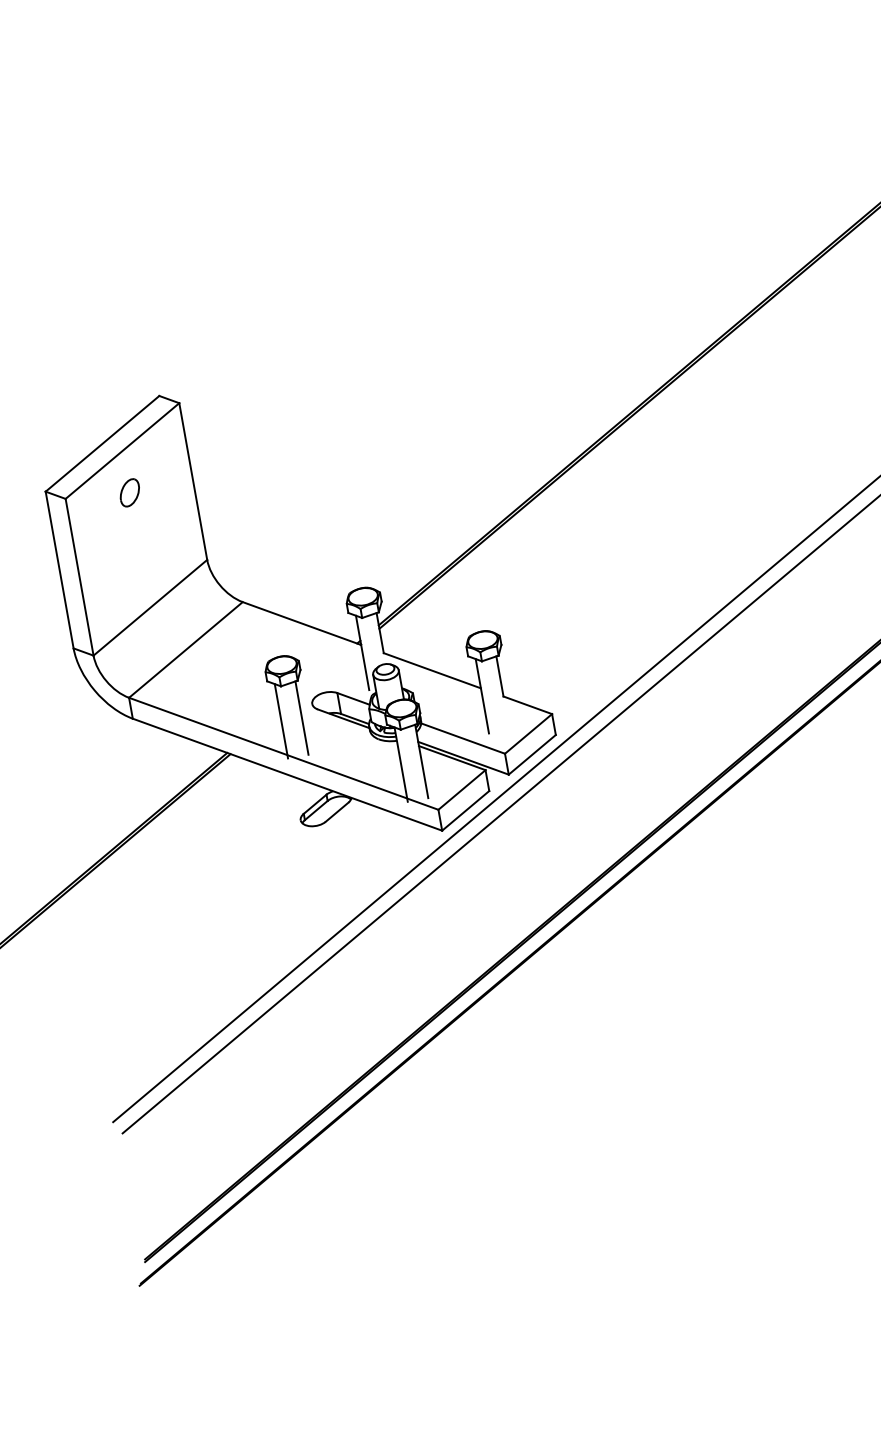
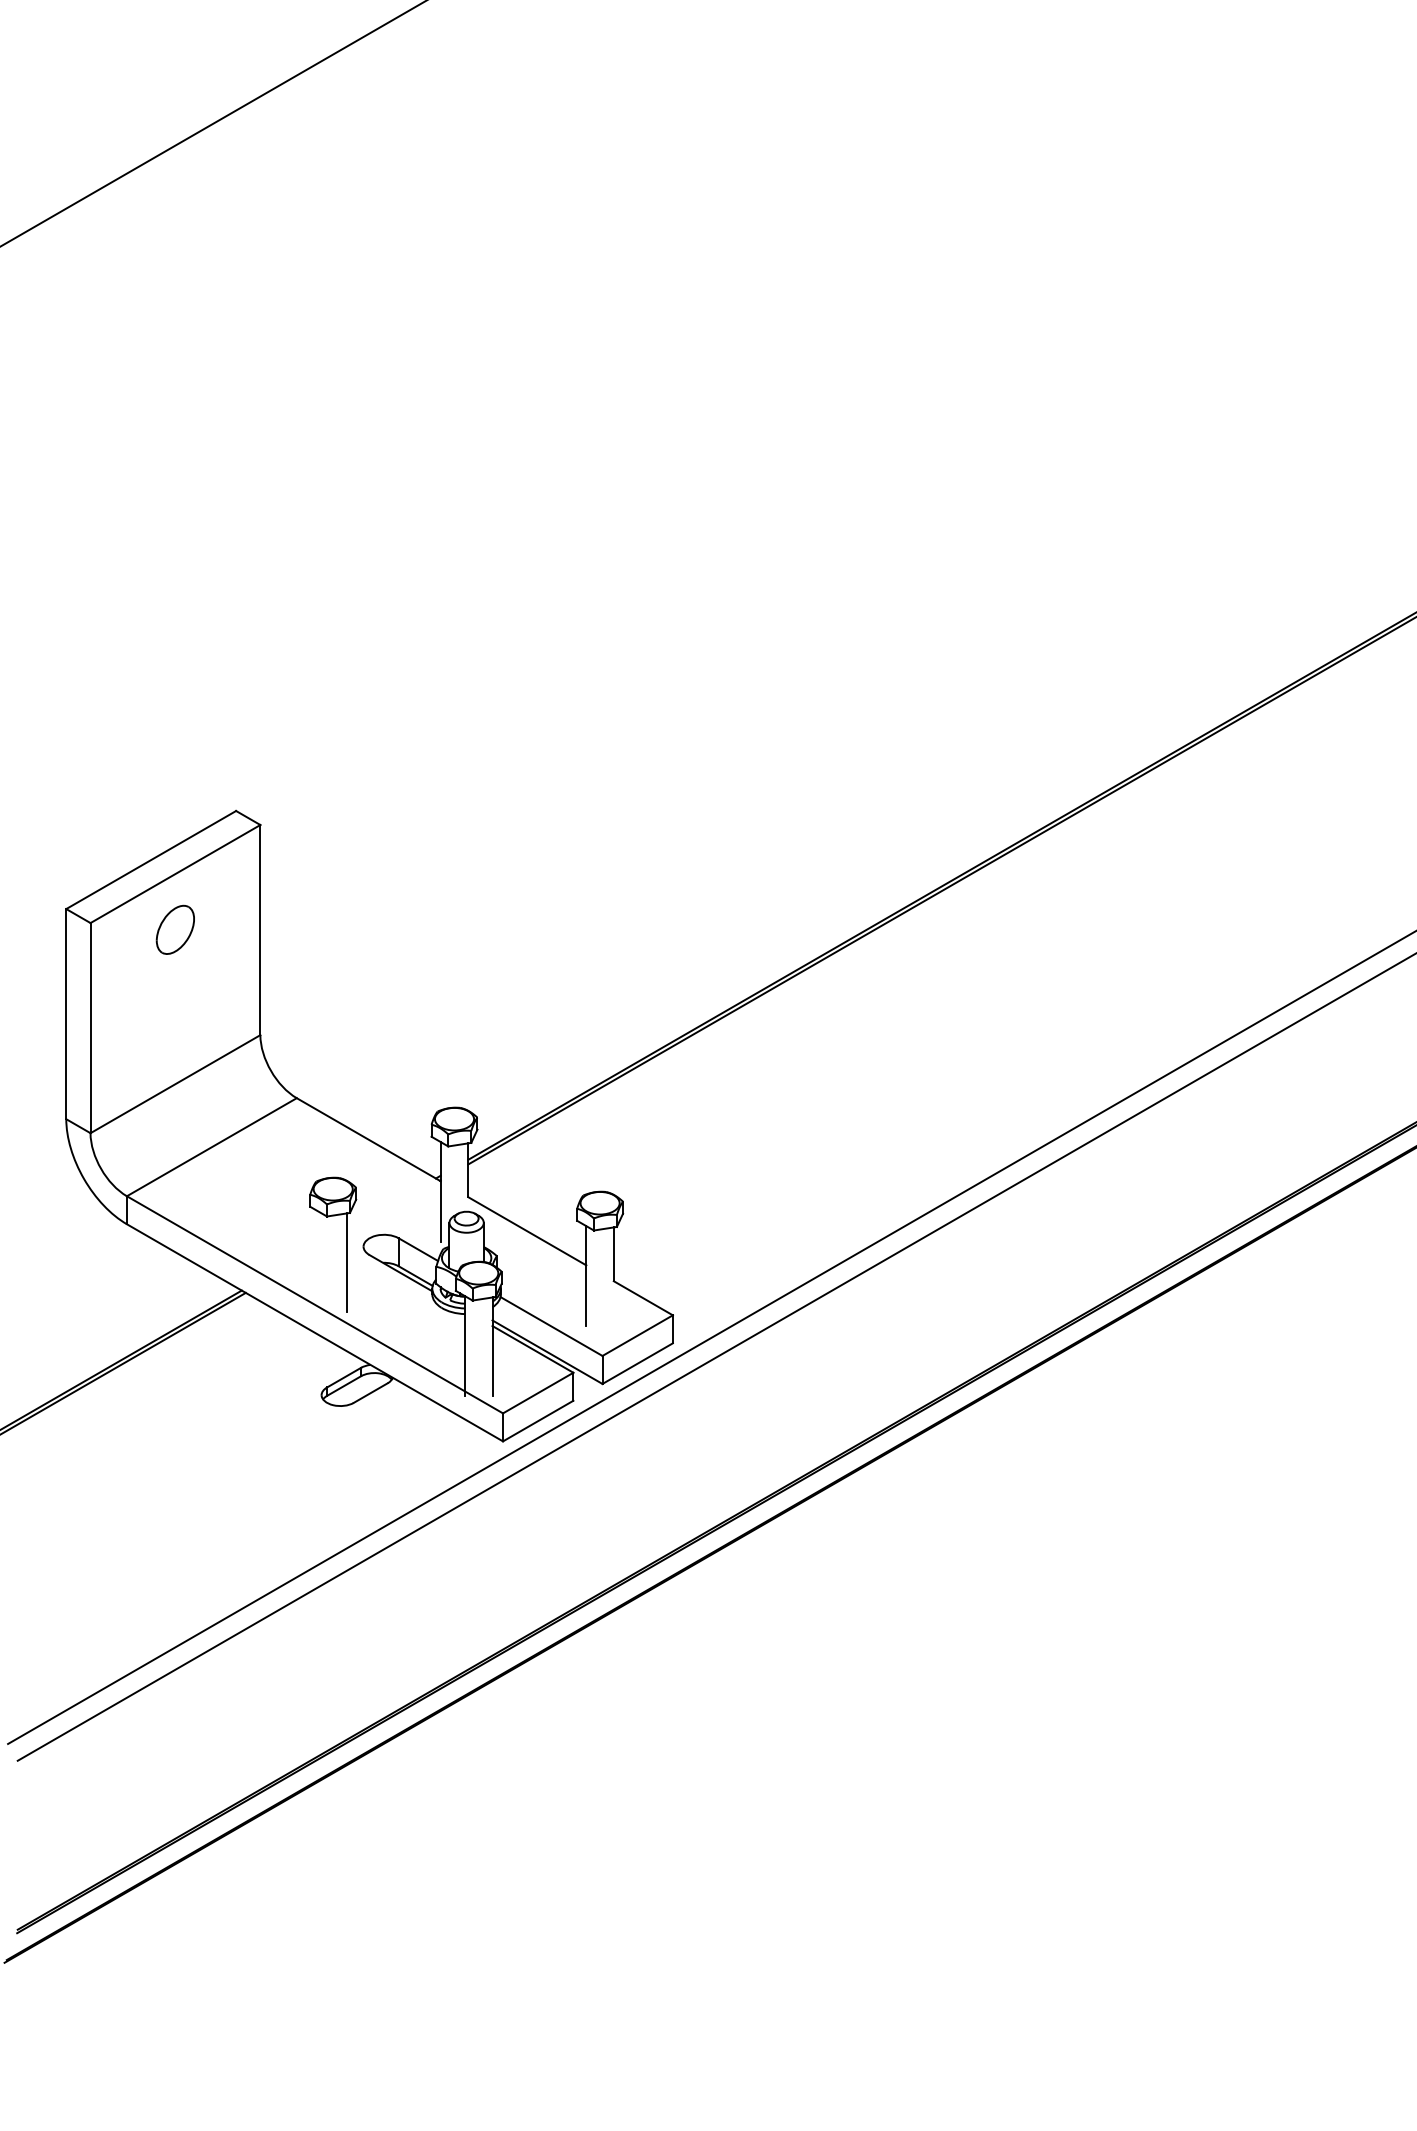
part: (130, 493) -> (175, 930), size x1.4
line: (281, 720) -> (319, 1261), removed

